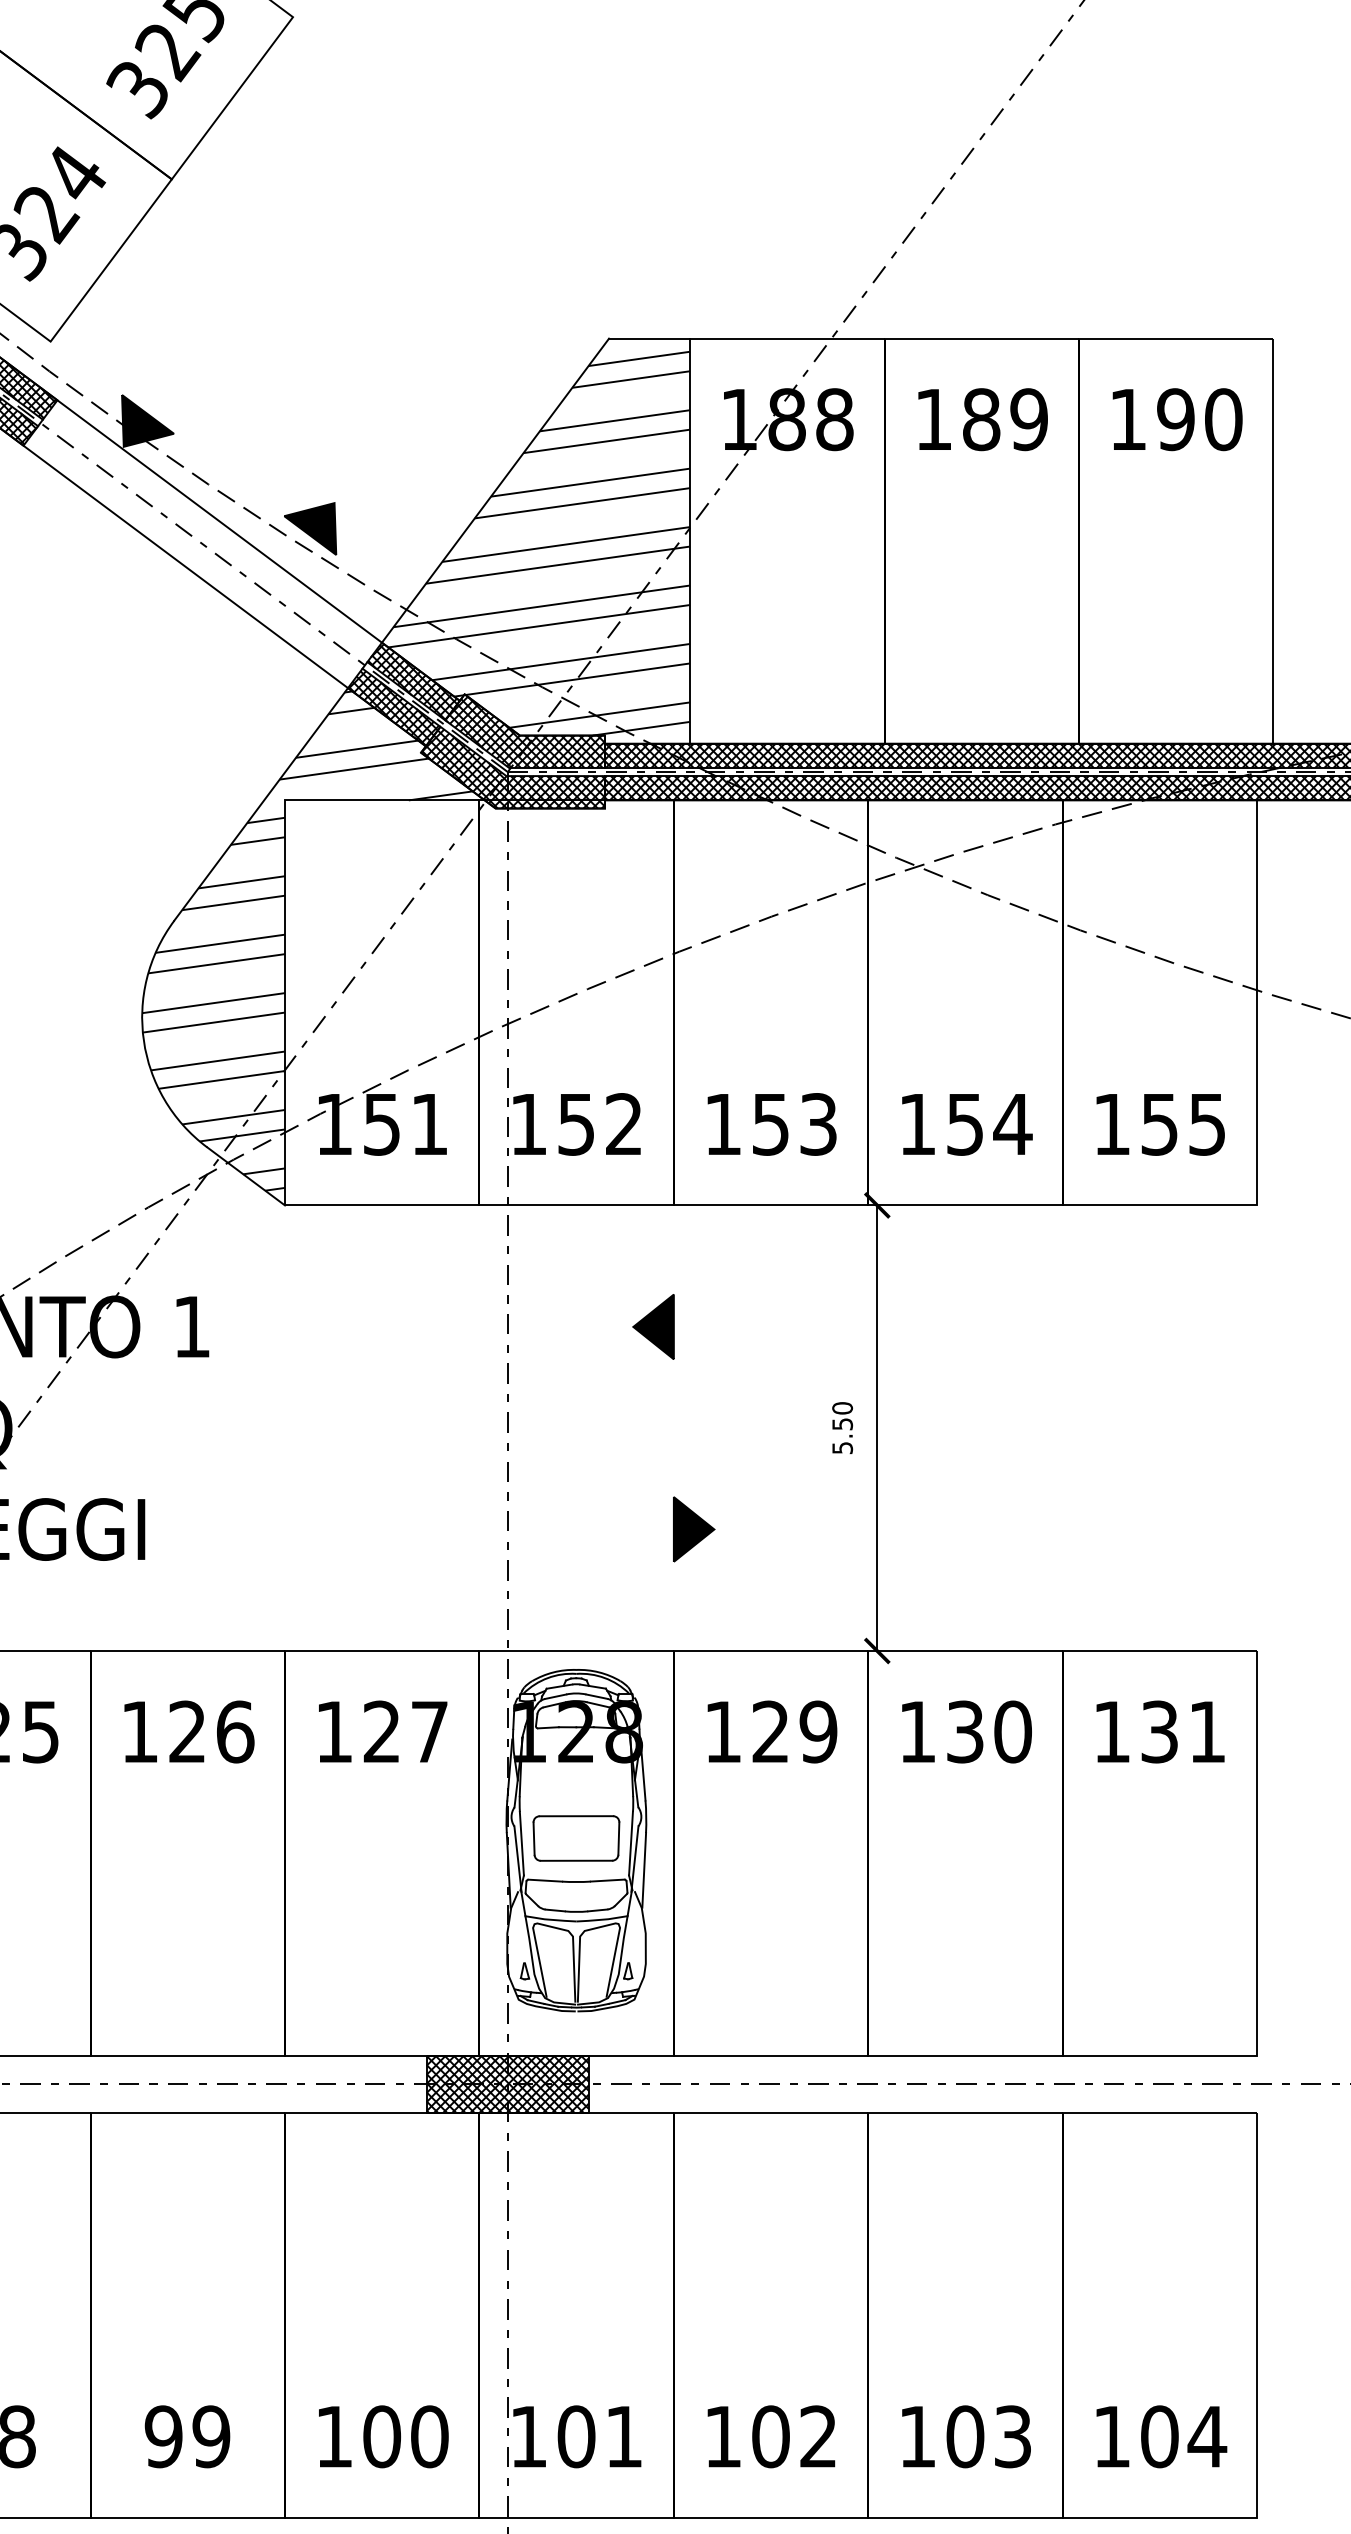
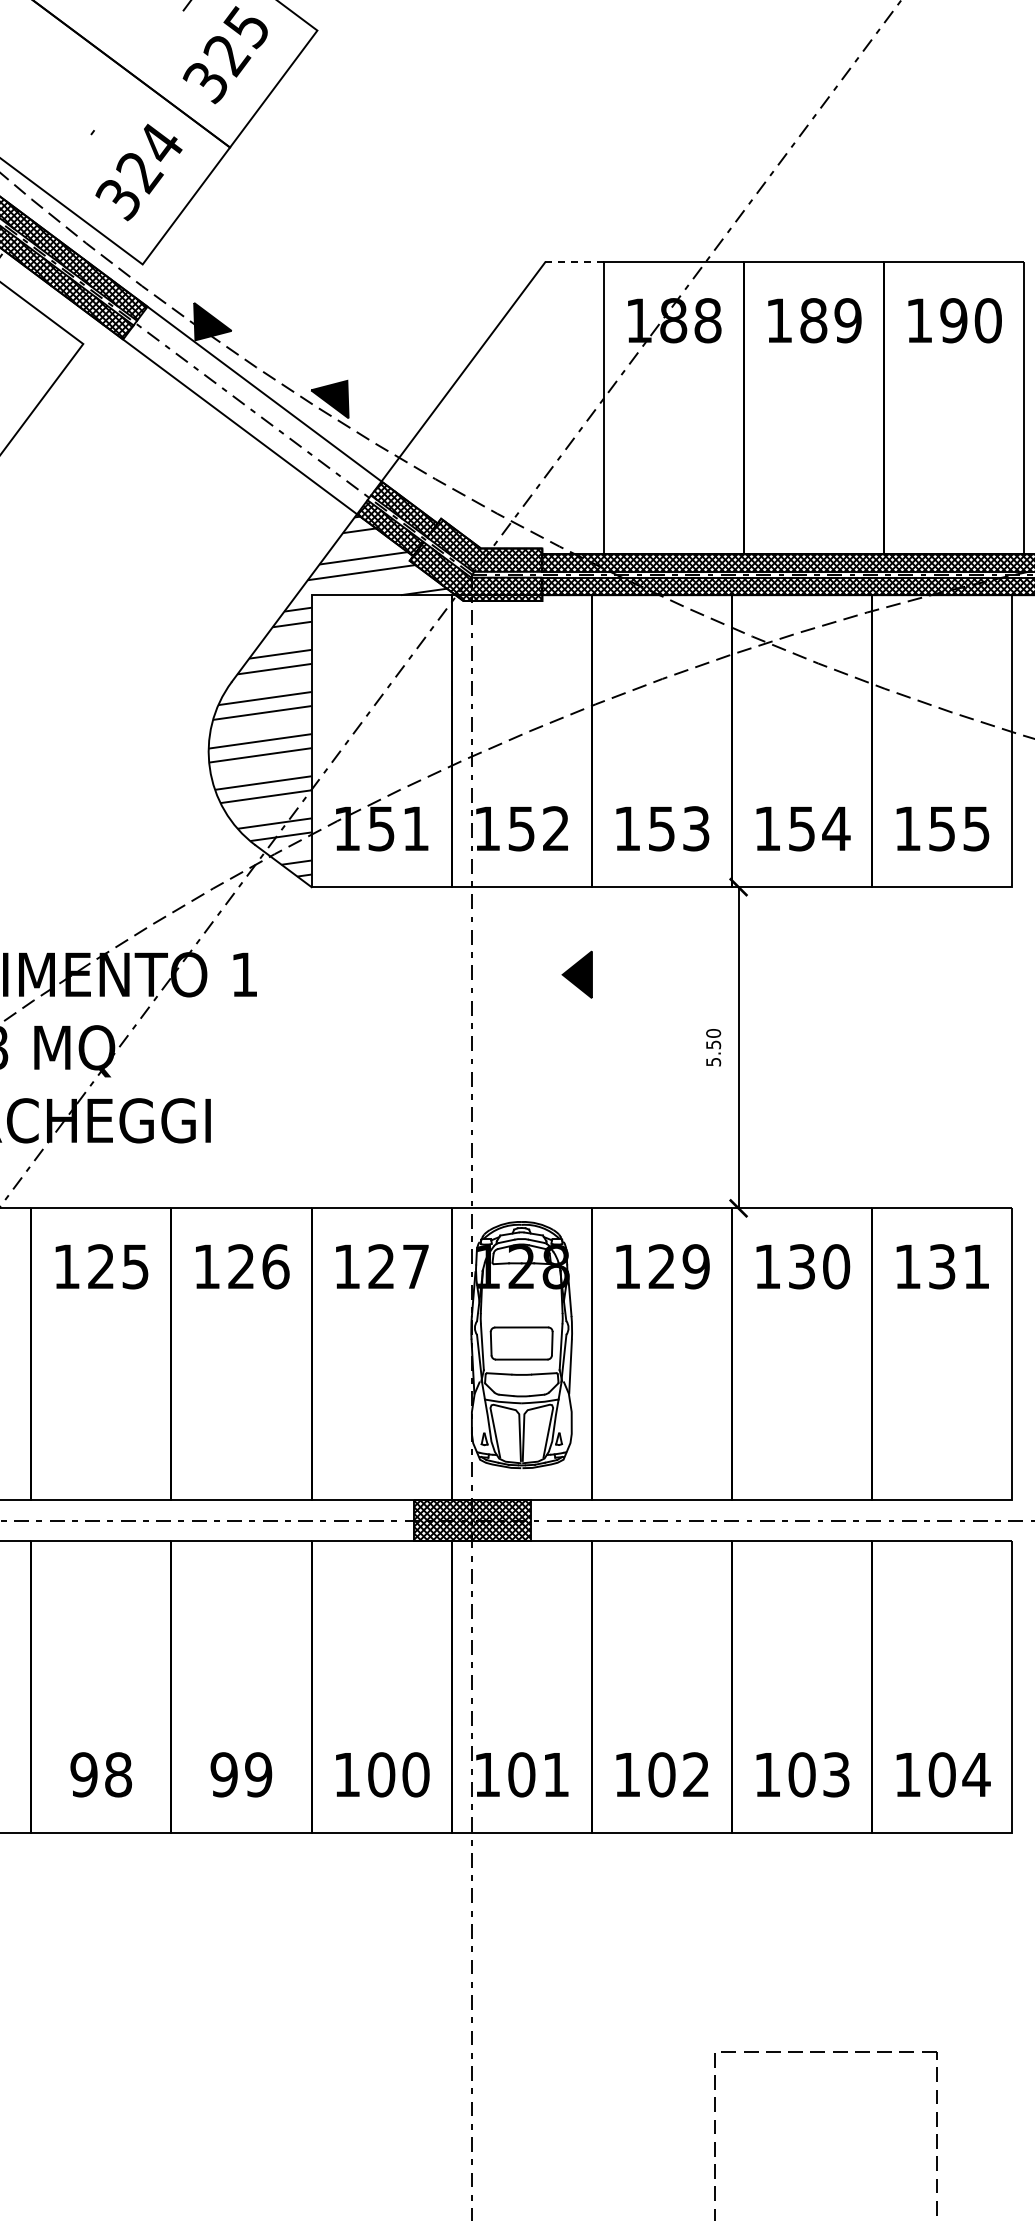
line: (648, 338) -> (573, 262), solid -> dashed
hatch: (538, 542) -> (494, 409), removed
part: (694, 1529) -> (606, 1120), removed

